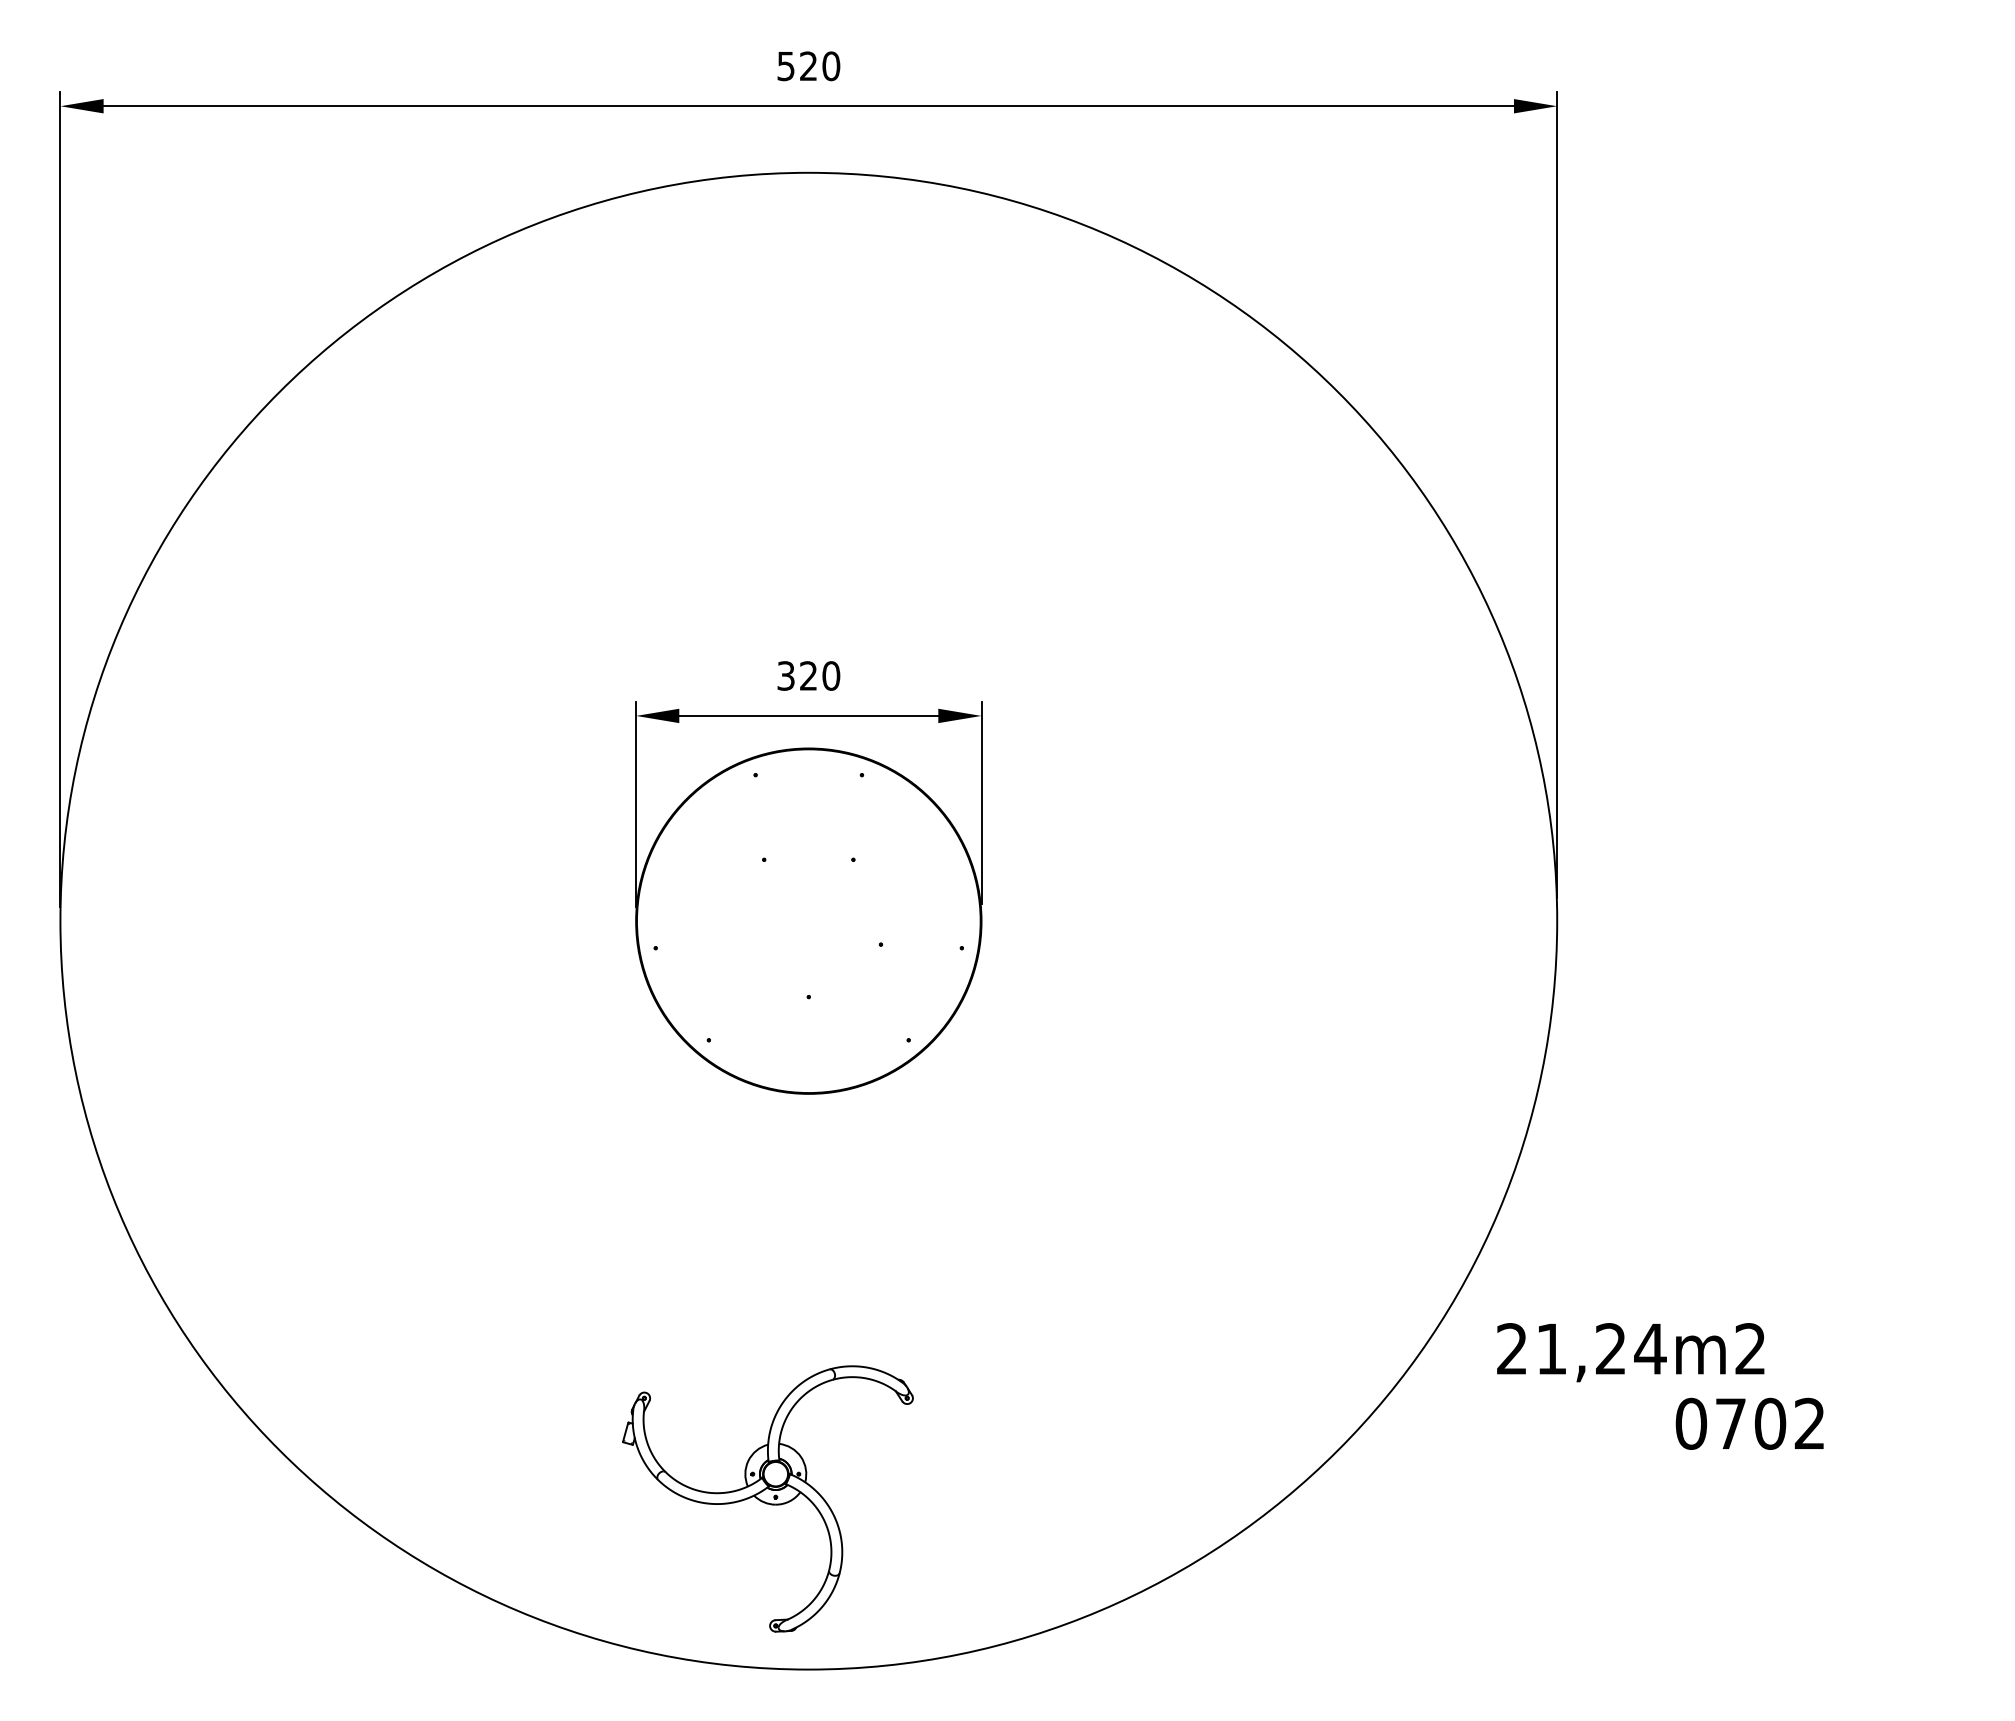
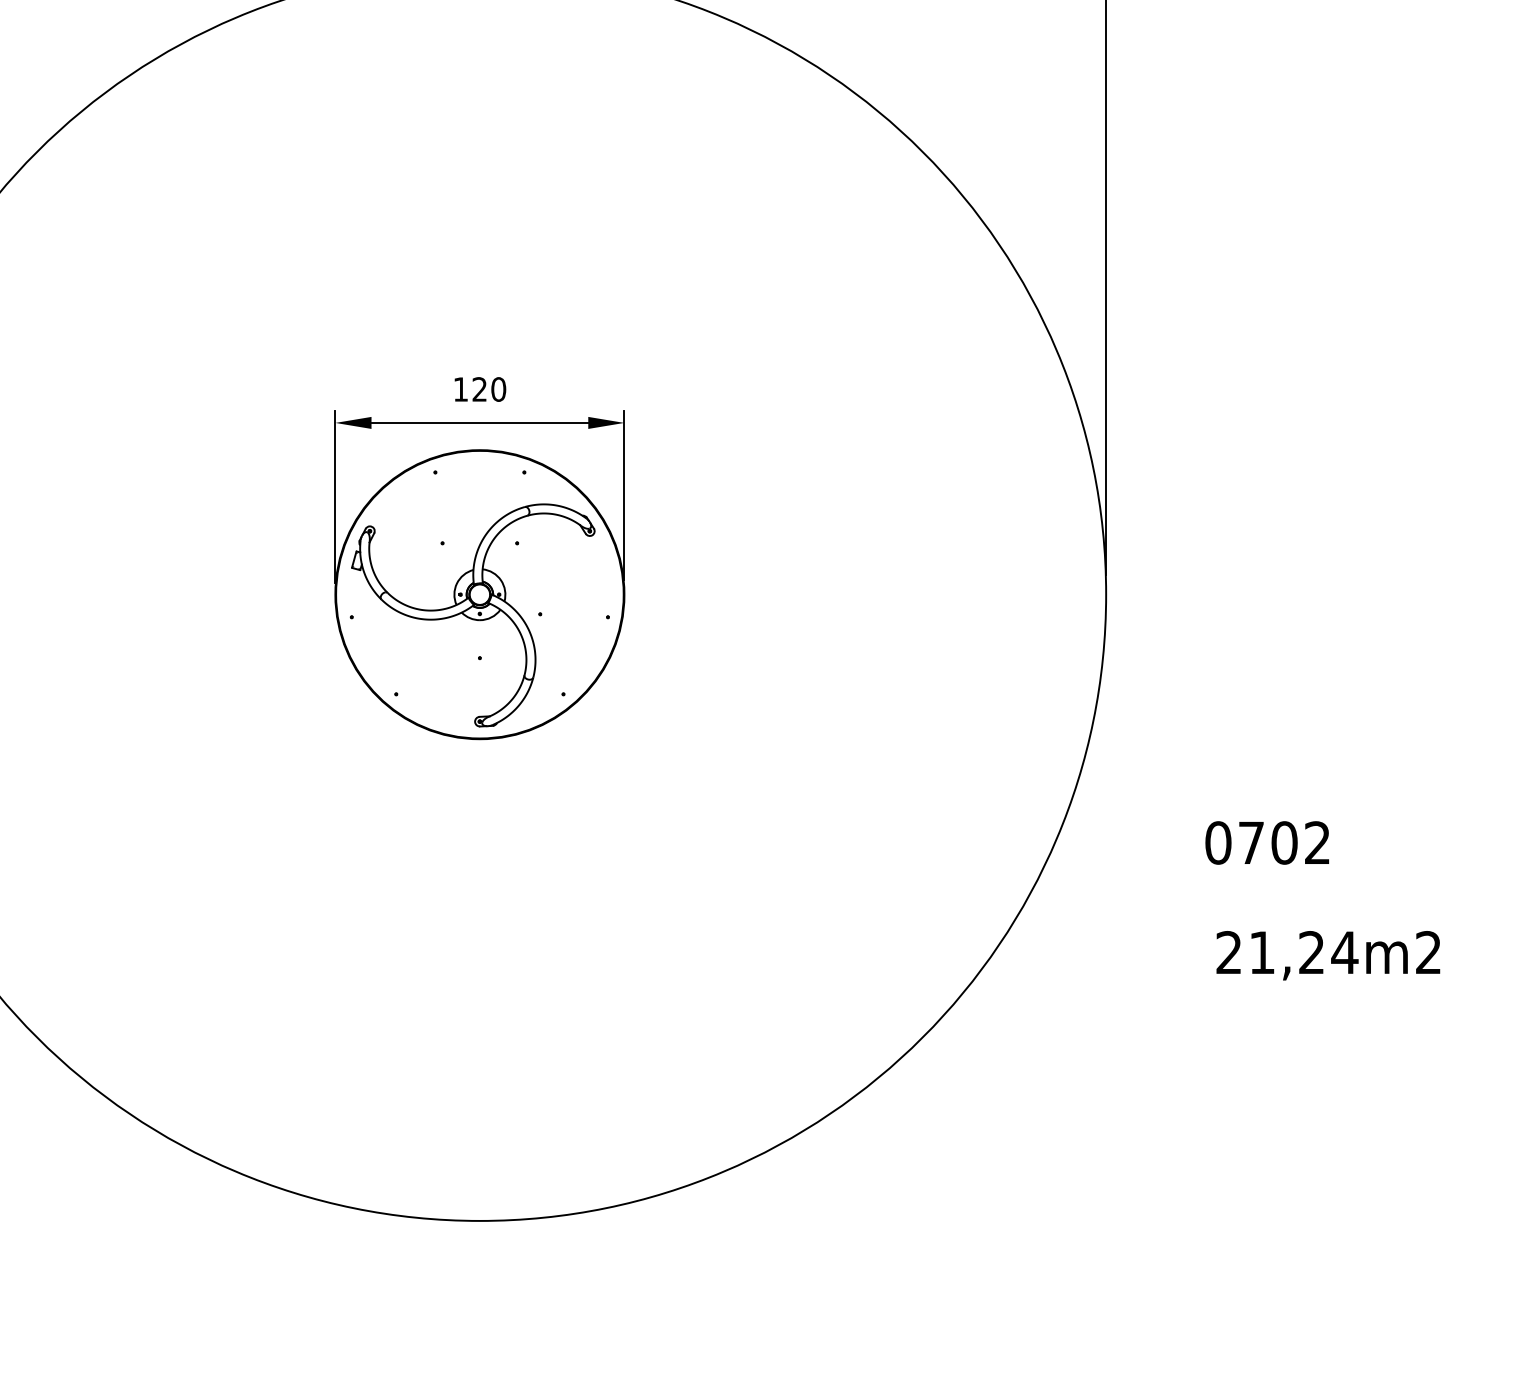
text: (785, 675) -> (460, 389), 320 -> 120
text: (1630, 1352) -> (1328, 955), moved
text: (1749, 1423) -> (1267, 842), moved
part: (767, 1498) -> (472, 615), moved

